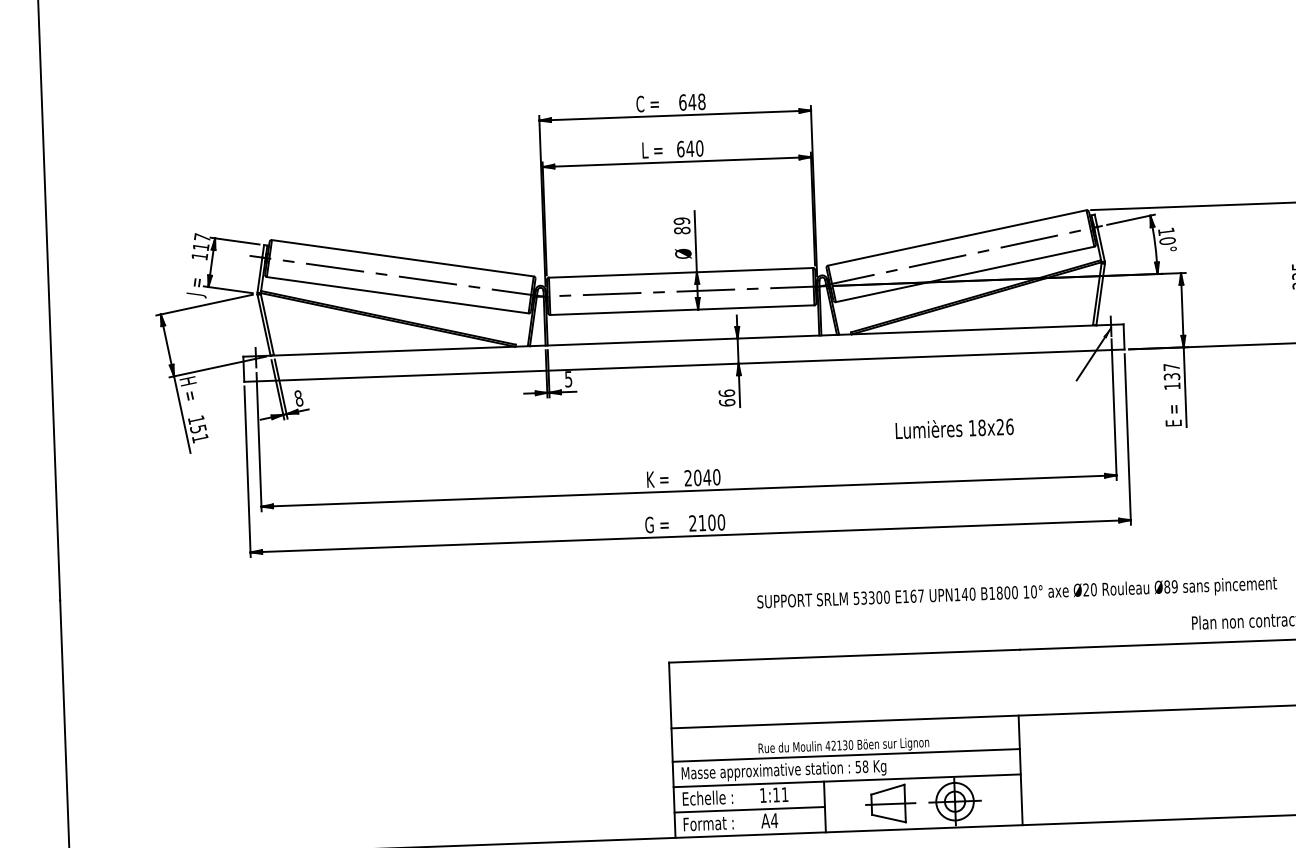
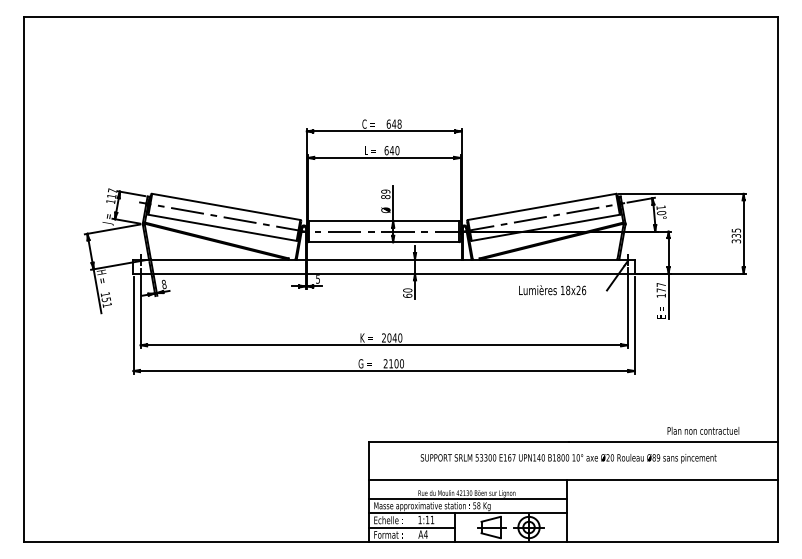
text: (1170, 377) -> (660, 290), 137 -> 177
text: (726, 393) -> (407, 290), 66 -> 60
text: (954, 428) -> (552, 290), moved
text: (1016, 593) -> (568, 458), moved

